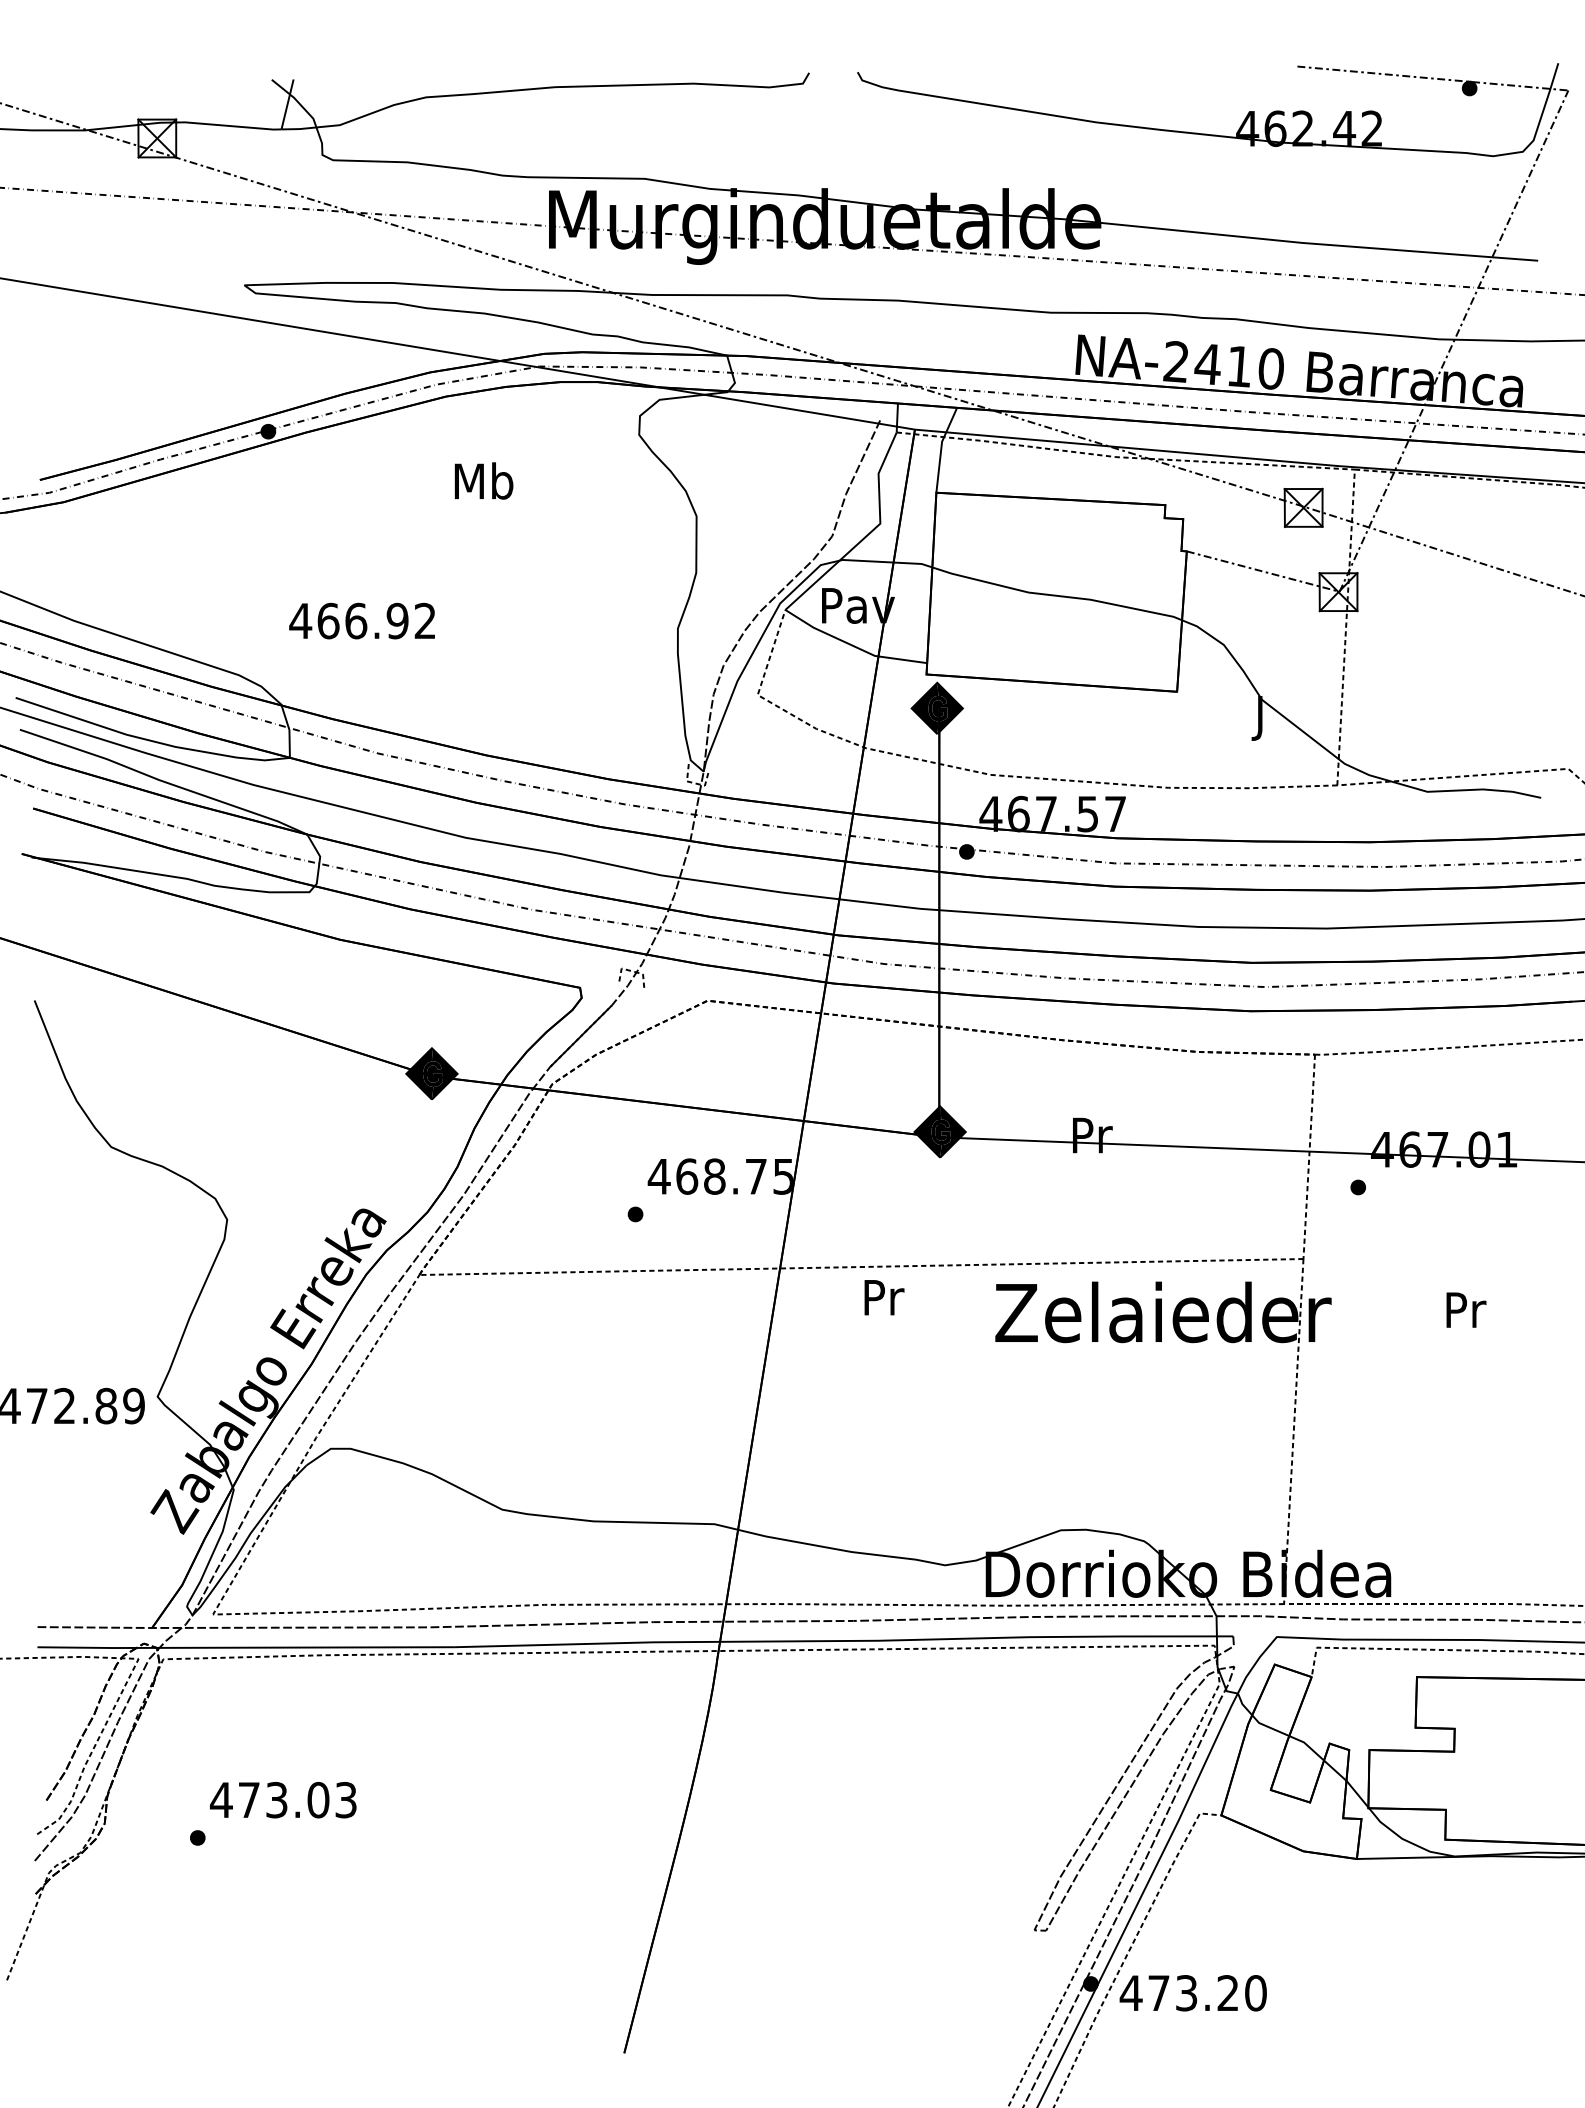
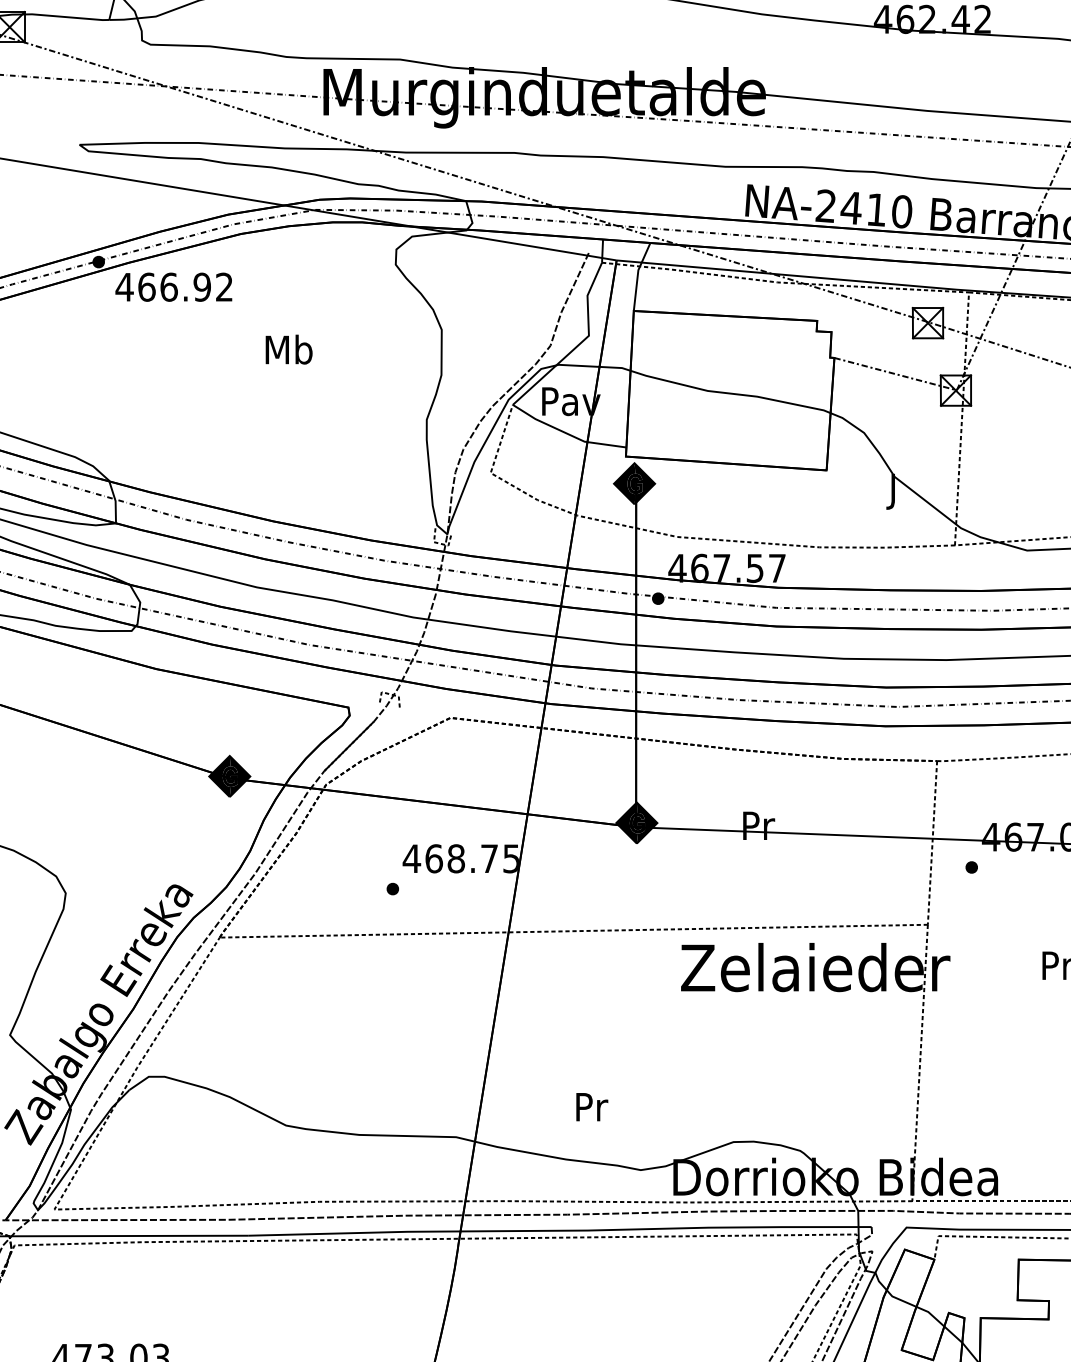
text: (483, 480) -> (288, 349), moved
text: (361, 620) -> (173, 286), moved
text: (884, 1297) -> (592, 1106), moved

